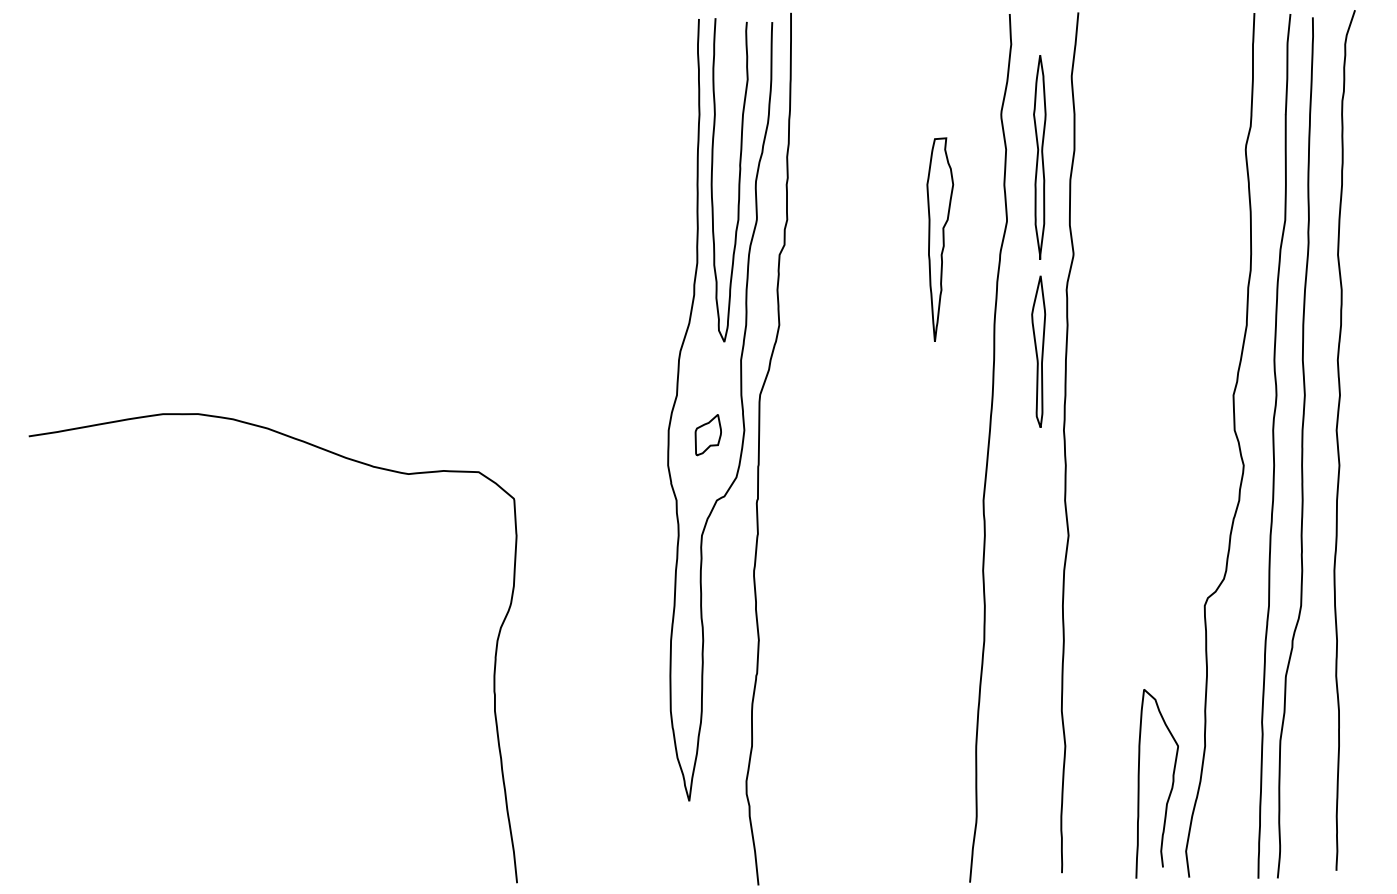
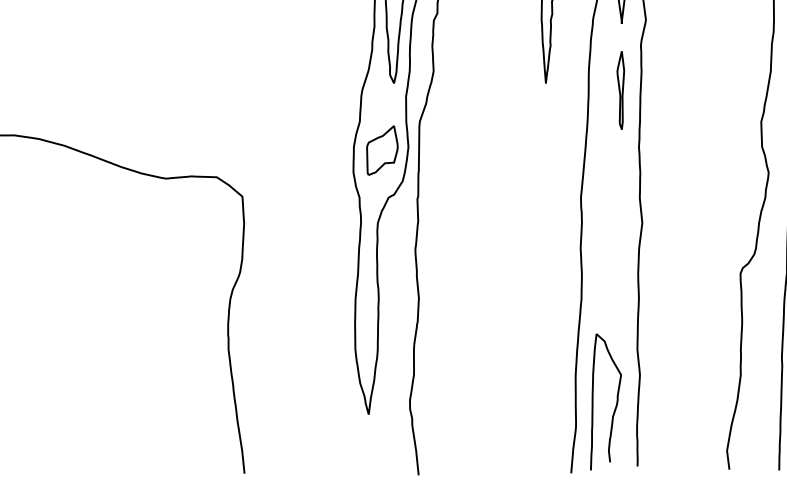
part: (1038, 351) -> (620, 90), size x0.71
part: (708, 434) -> (382, 150), size x1.67
curve: (1171, 785) -> (616, 403), moved

